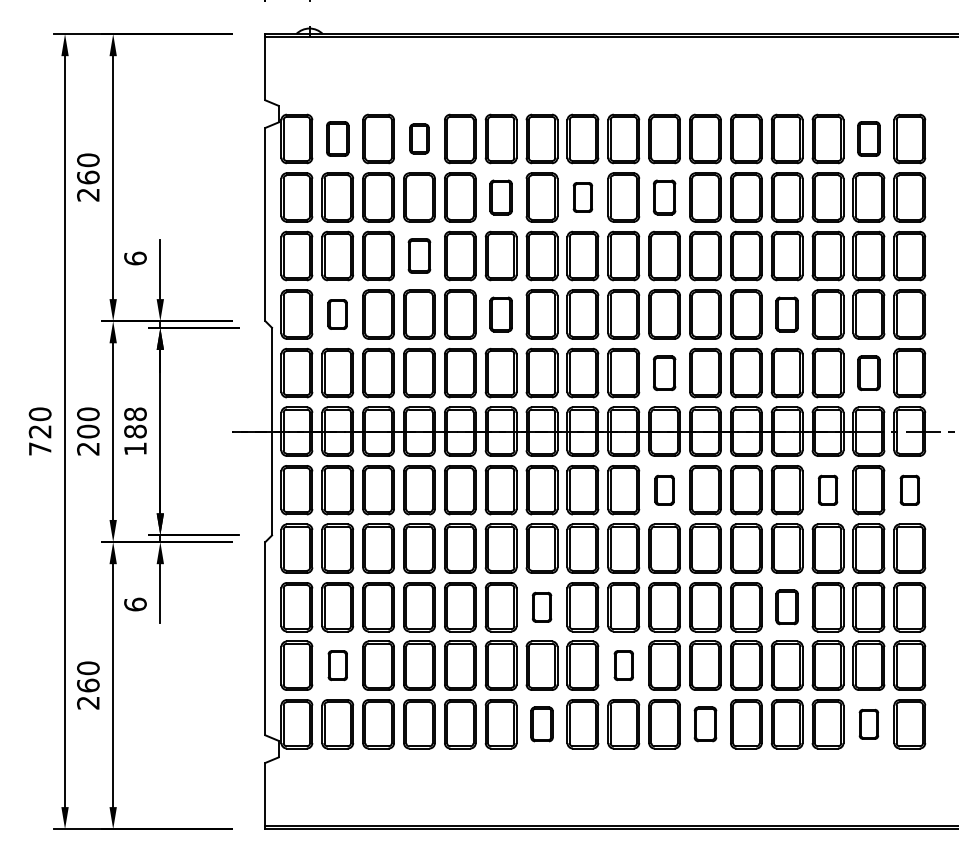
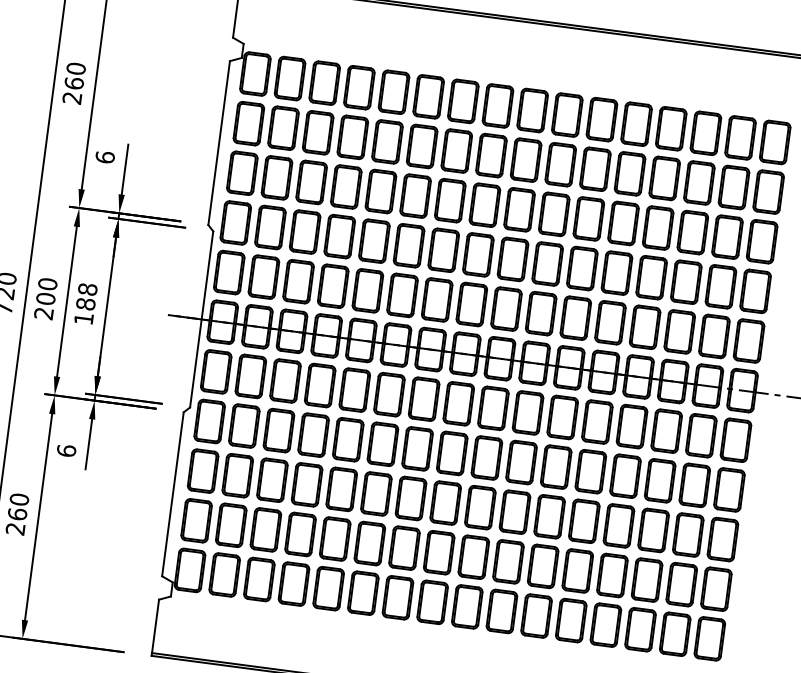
part: (337, 138) -> (289, 78), size x1.43
part: (419, 138) -> (359, 87), size x1.67
part: (868, 138) -> (740, 137), size x1.43
part: (500, 197) -> (421, 146), size x1.43
part: (582, 197) -> (491, 155), size x1.67
part: (664, 197) -> (560, 164), size x1.43
part: (419, 255) -> (346, 186), size x1.43
part: (337, 314) -> (270, 227), size x1.67
part: (500, 314) -> (408, 245), size x1.43
part: (786, 314) -> (651, 277), size x1.43
part: (664, 373) -> (541, 313), size x1.43
part: (868, 373) -> (714, 336), size x1.43
part: (664, 490) -> (527, 413), size x1.67
part: (827, 490) -> (666, 431), size x1.67
part: (909, 490) -> (735, 440), size x1.67
part: (541, 607) -> (410, 498), size x1.67
part: (786, 607) -> (618, 526), size x1.43
part: (337, 665) -> (231, 525), size x1.67
part: (623, 665) -> (473, 557), size x1.67
part: (541, 724) -> (397, 597), size x1.43
part: (705, 724) -> (536, 616), size x1.43
part: (868, 724) -> (674, 634), size x1.67

